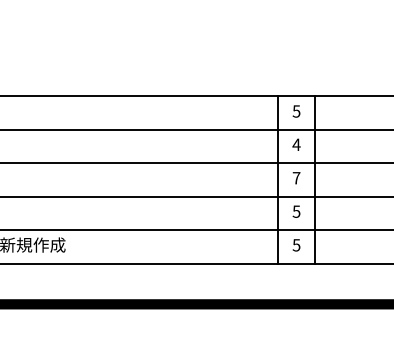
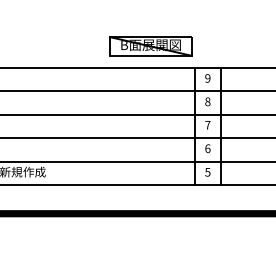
part: (215, 65) -> (150, 46), added
text: (296, 111) -> (207, 78), 5 -> 9
text: (296, 144) -> (207, 101), 4 -> 8
text: (296, 211) -> (207, 148), 5 -> 6

